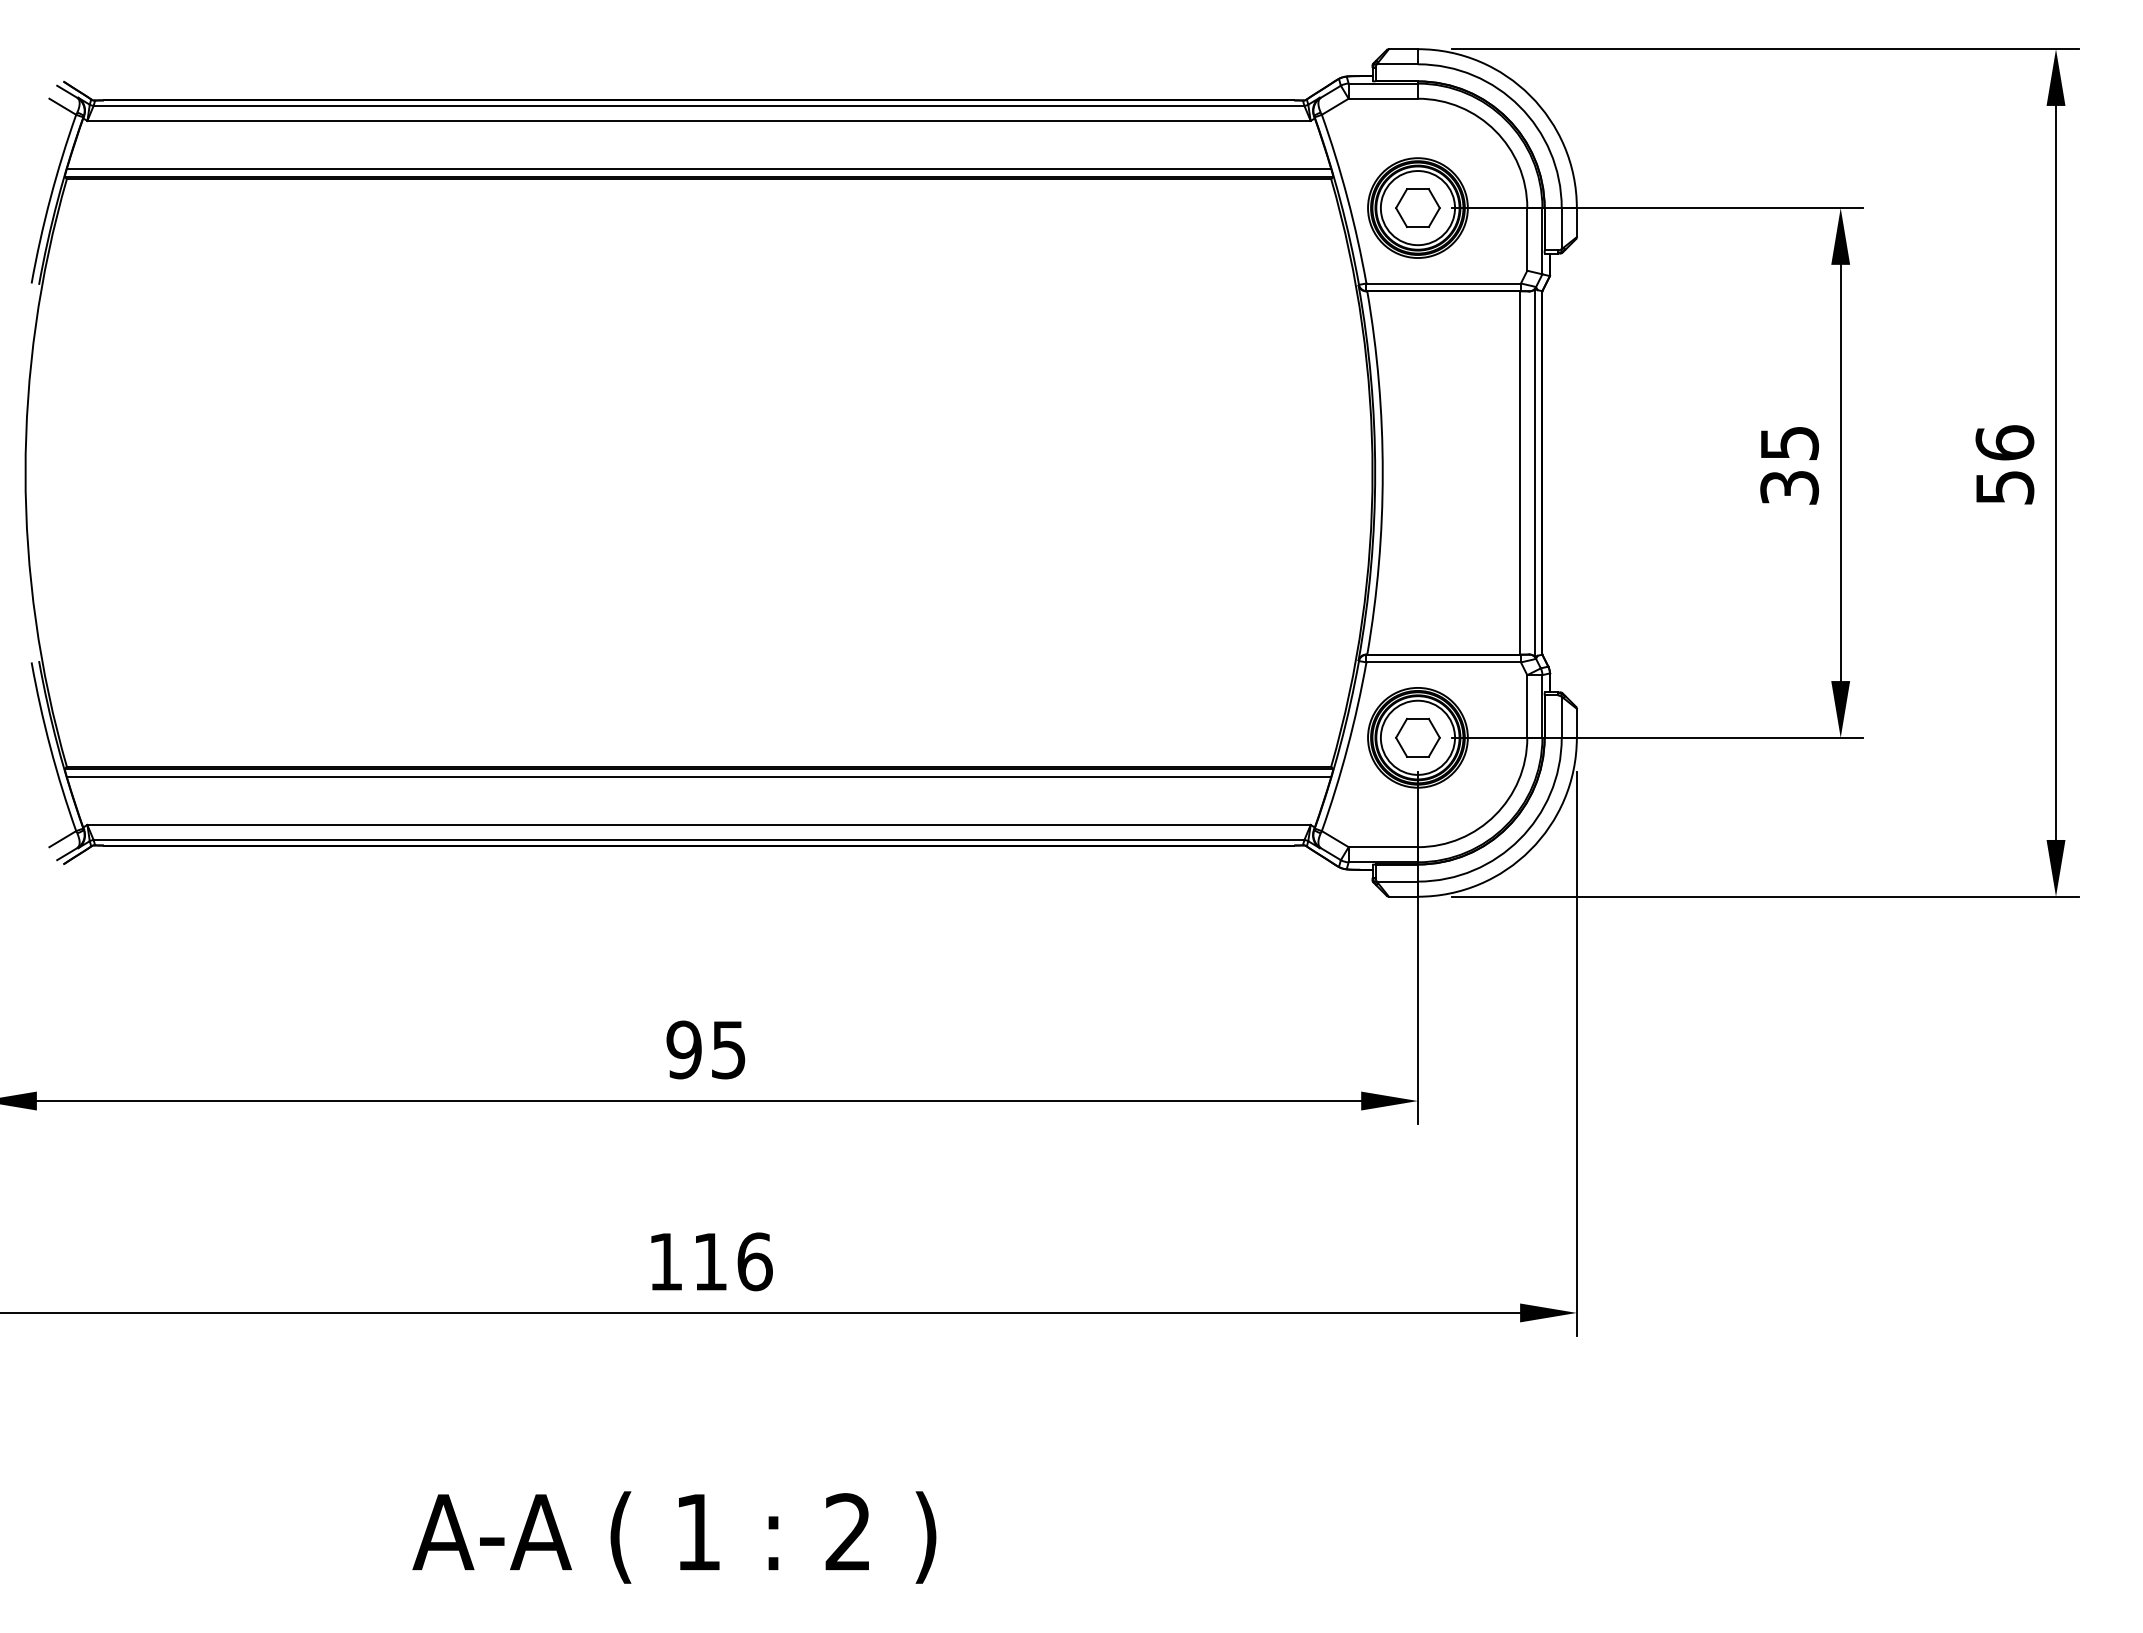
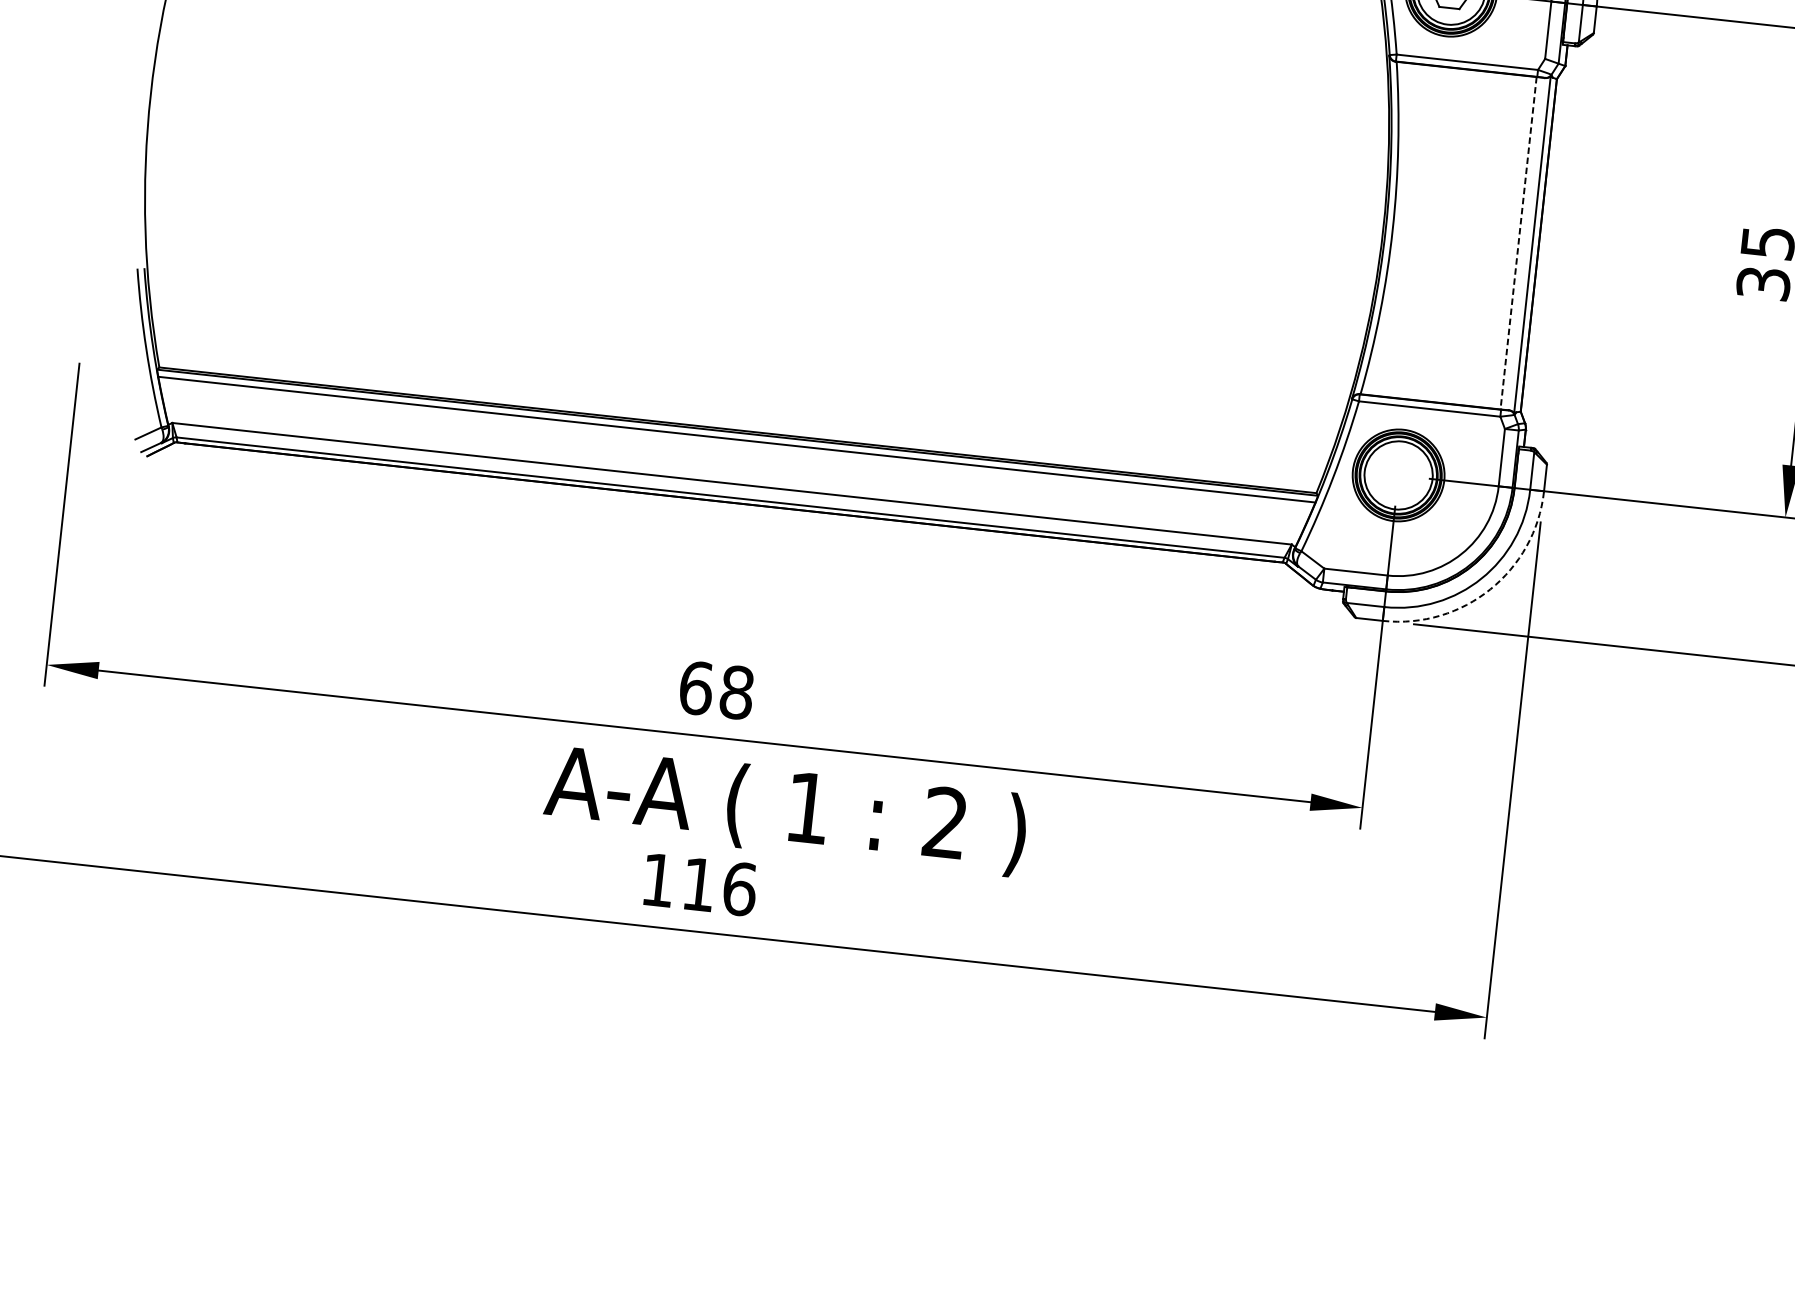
line: (1520, 472) -> (1518, 242), solid -> dashed
part: (1417, 737) -> (1398, 475), removed
arc: (1530, 850) -> (1490, 589), solid -> dashed
text: (706, 1049) -> (716, 689), 95 -> 68
text: (674, 1537) -> (785, 810), moved

